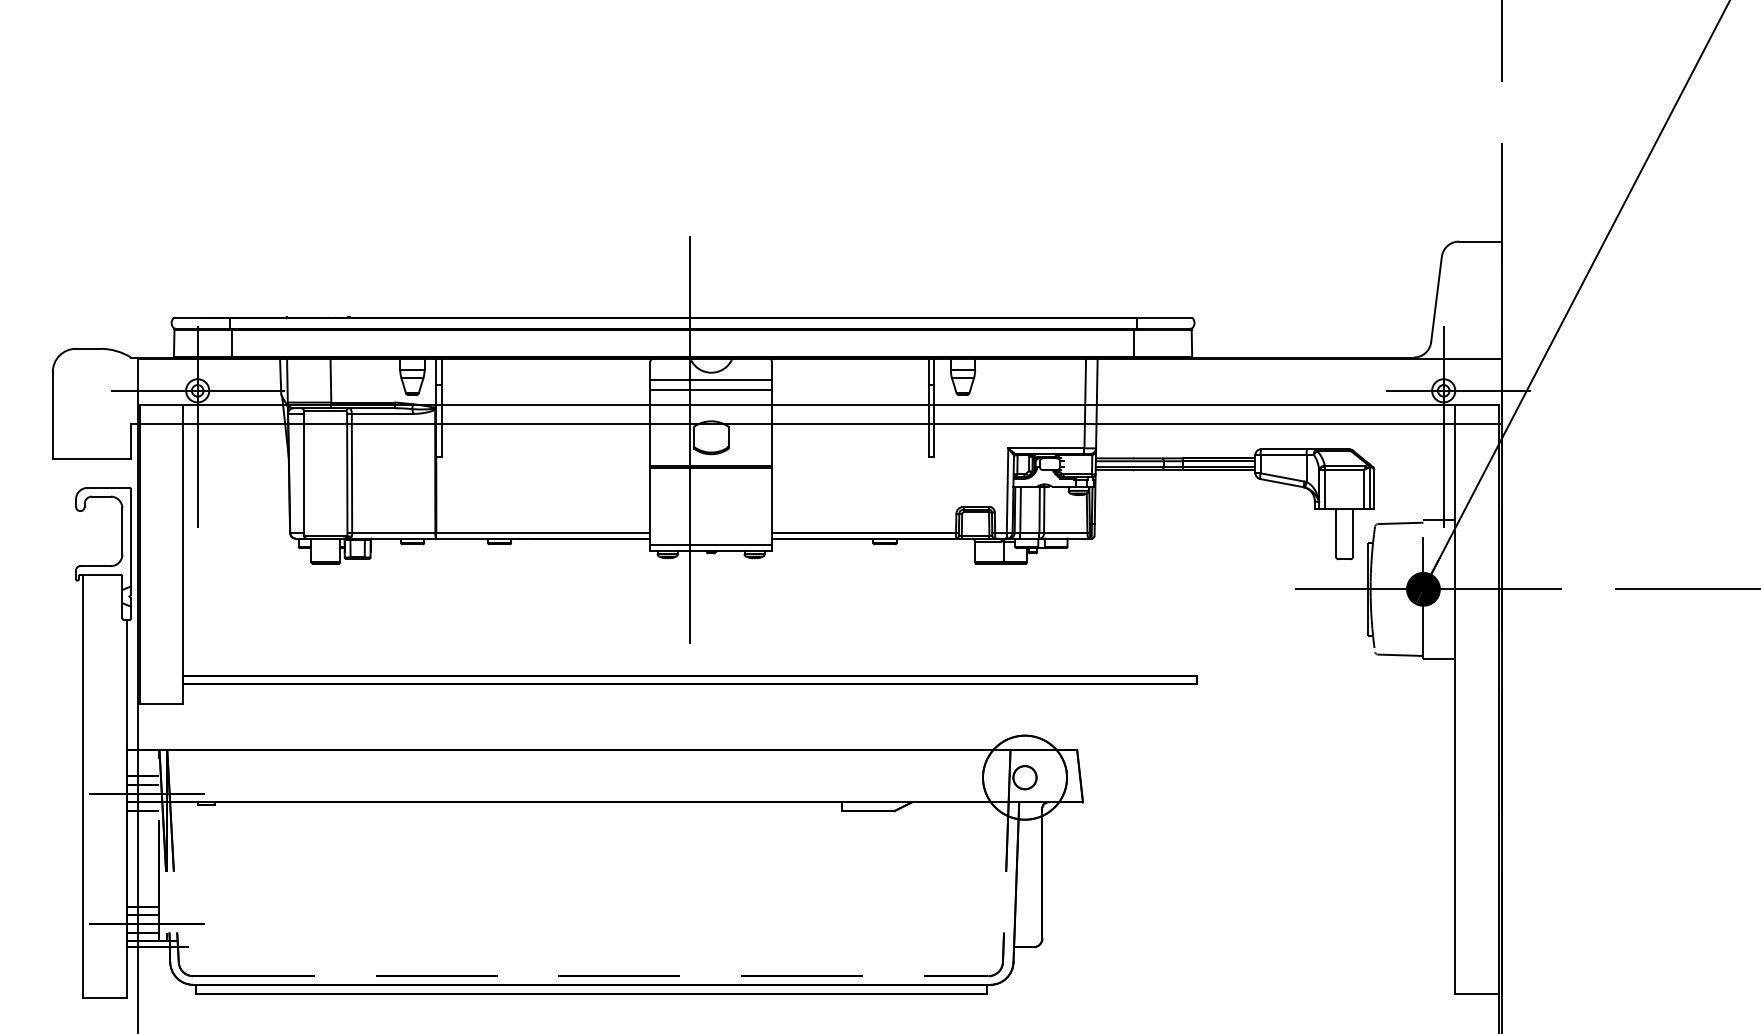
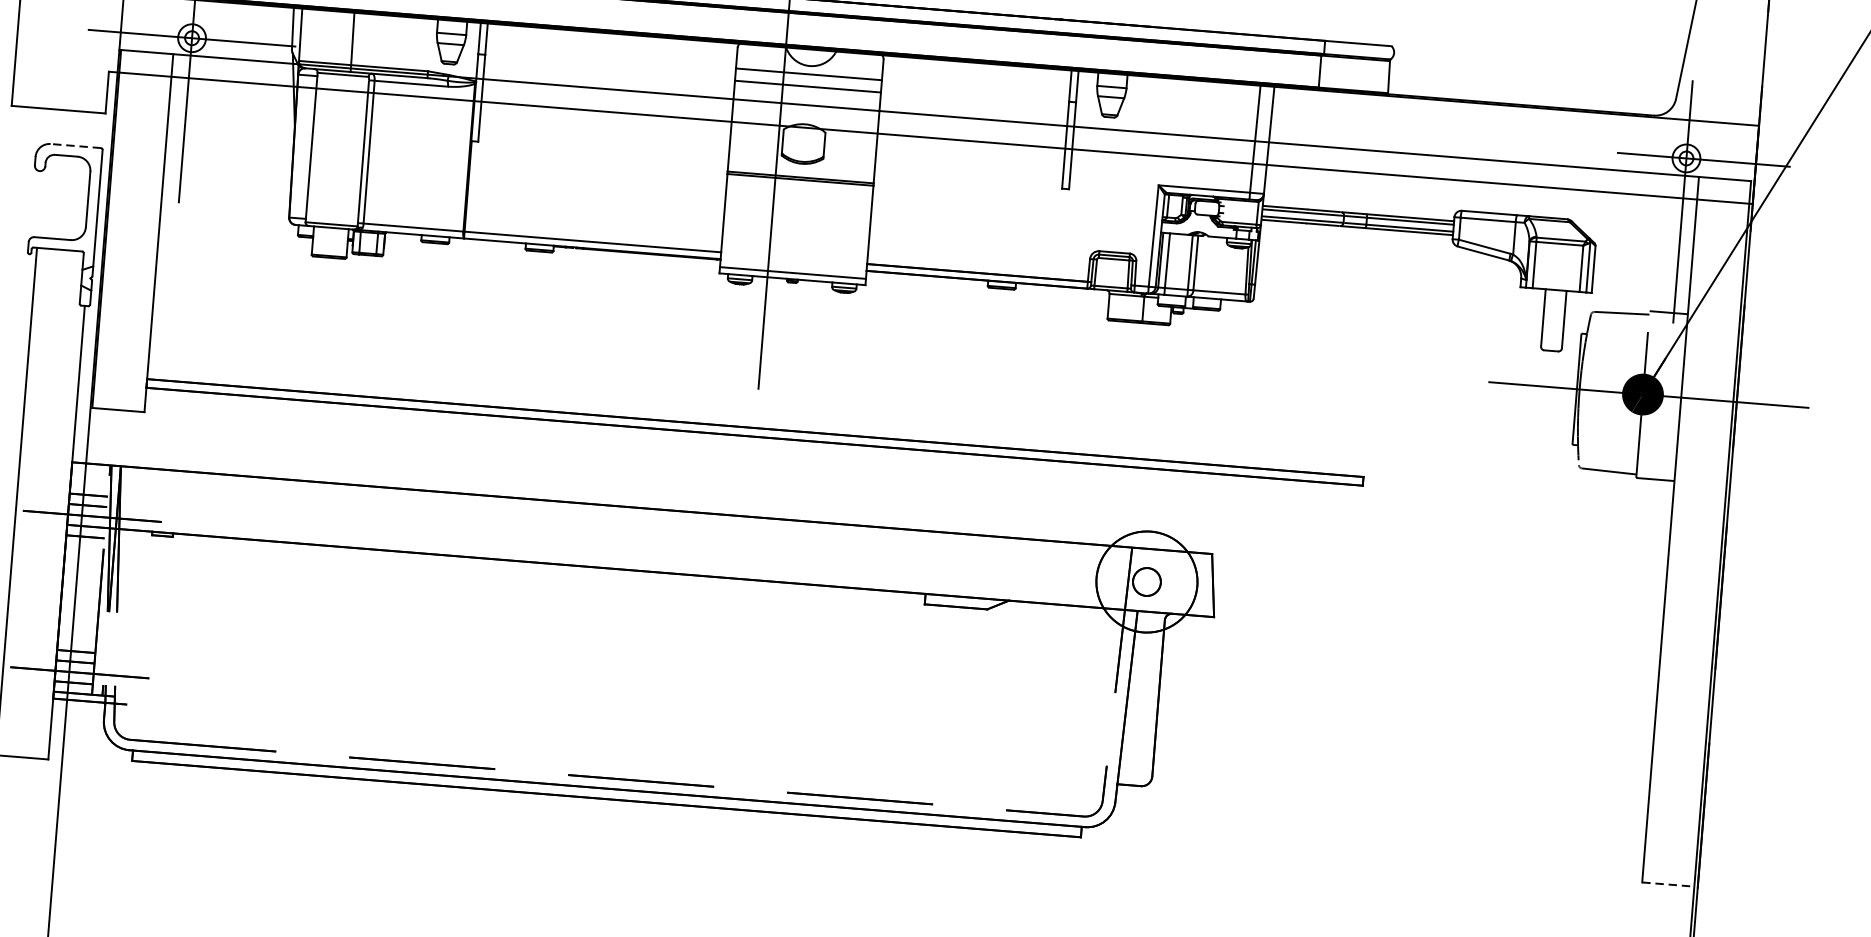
line: (108, 487) -> (75, 145), solid -> dashed
line: (1477, 993) -> (1668, 884), solid -> dashed

